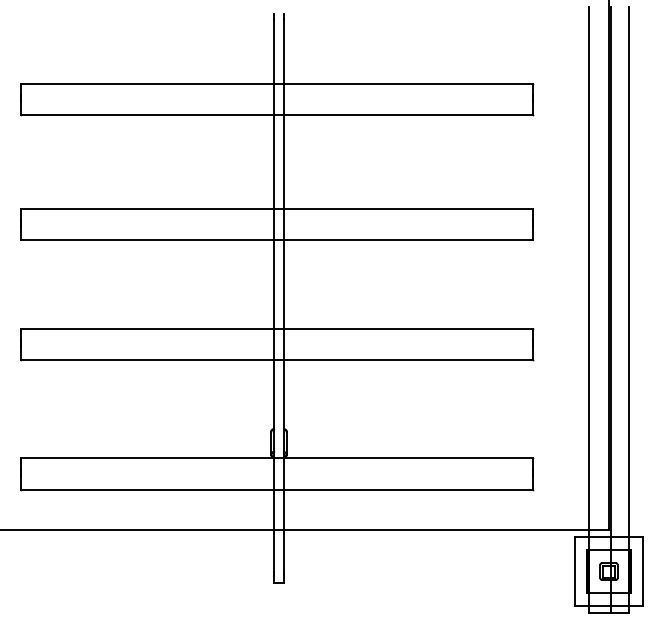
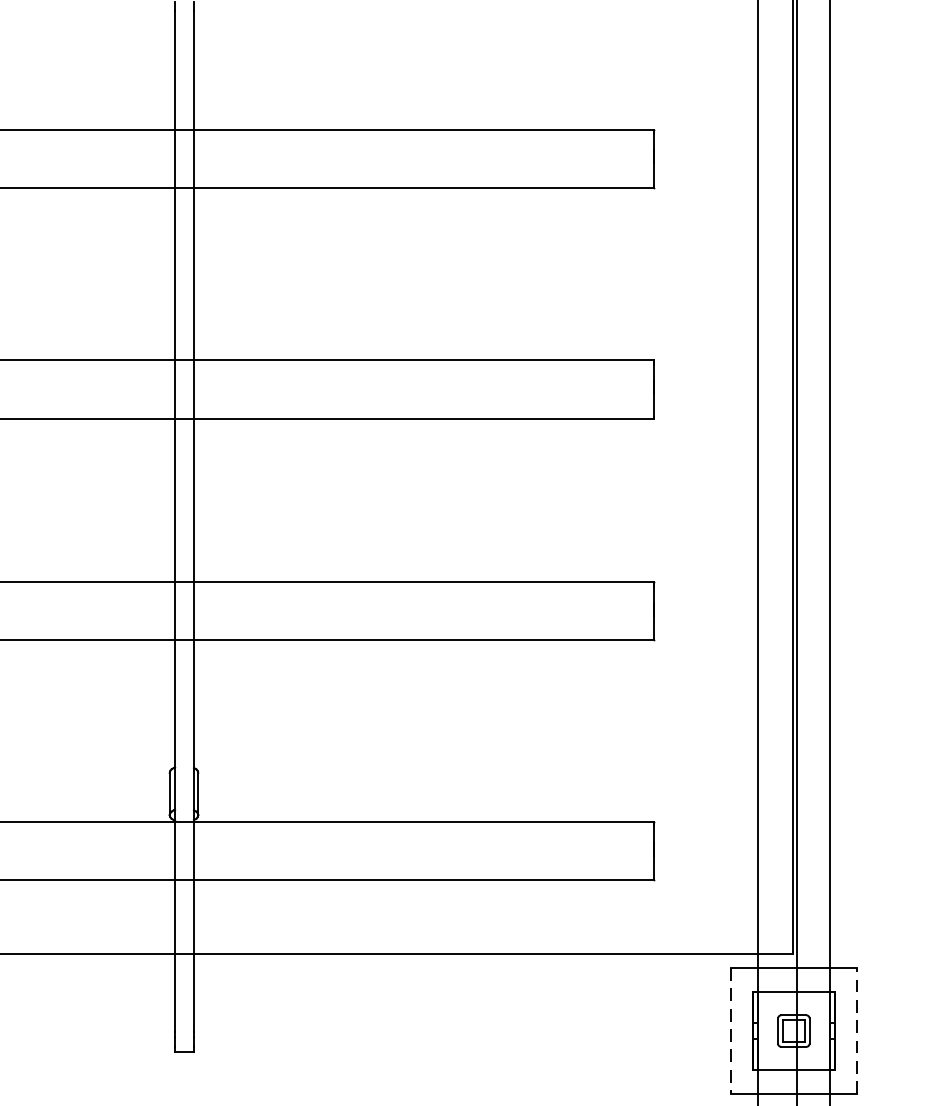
line: (643, 571) -> (857, 1031), solid -> dashed
line: (574, 572) -> (730, 1032), solid -> dashed

